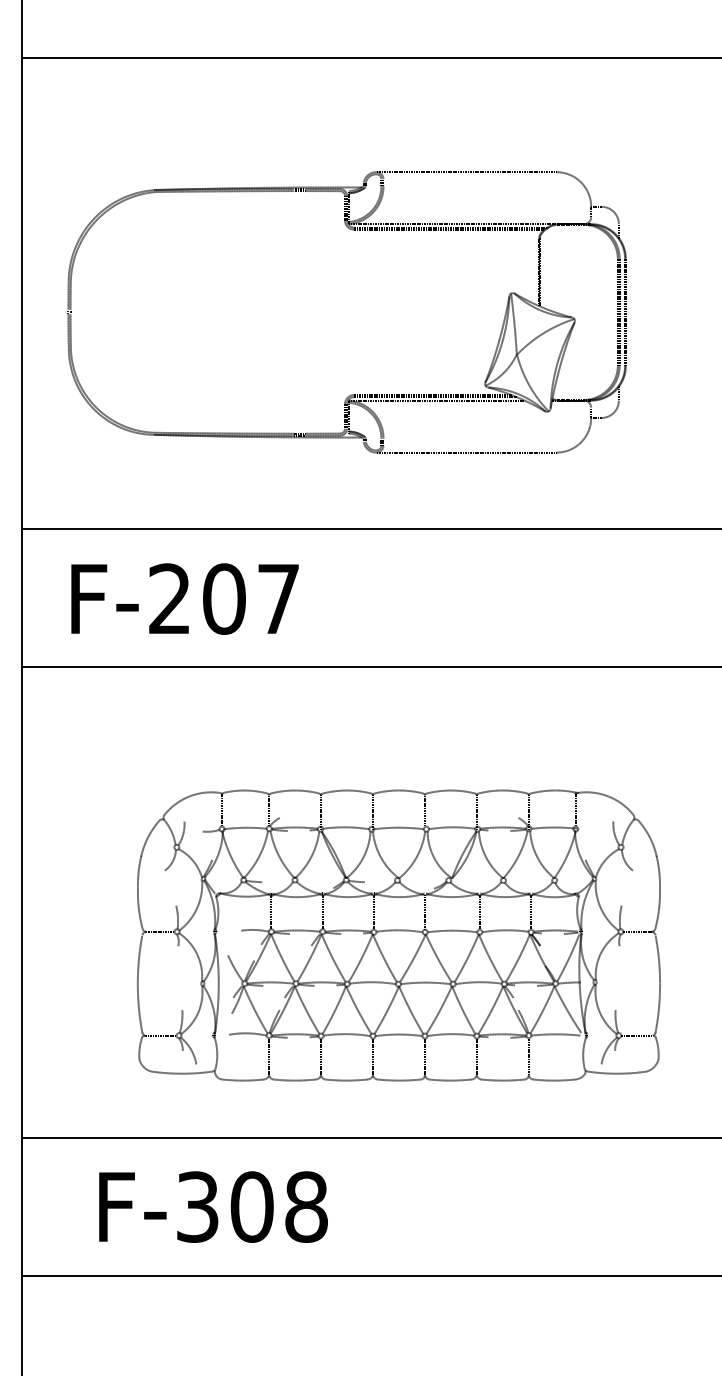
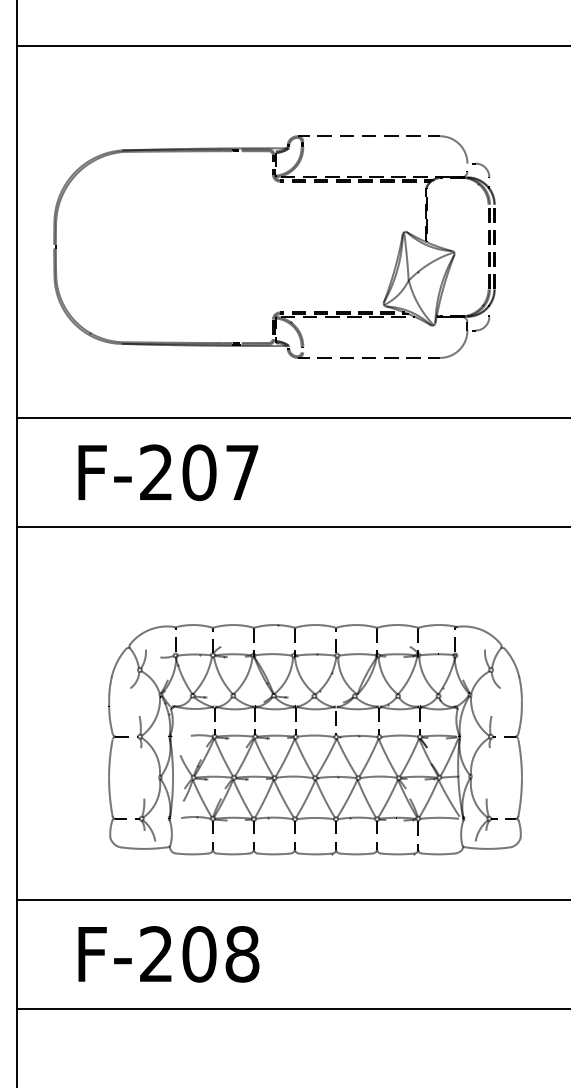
text: (185, 598) -> (168, 472), moved
text: (197, 1207) -> (156, 954), F-308 -> F-208

